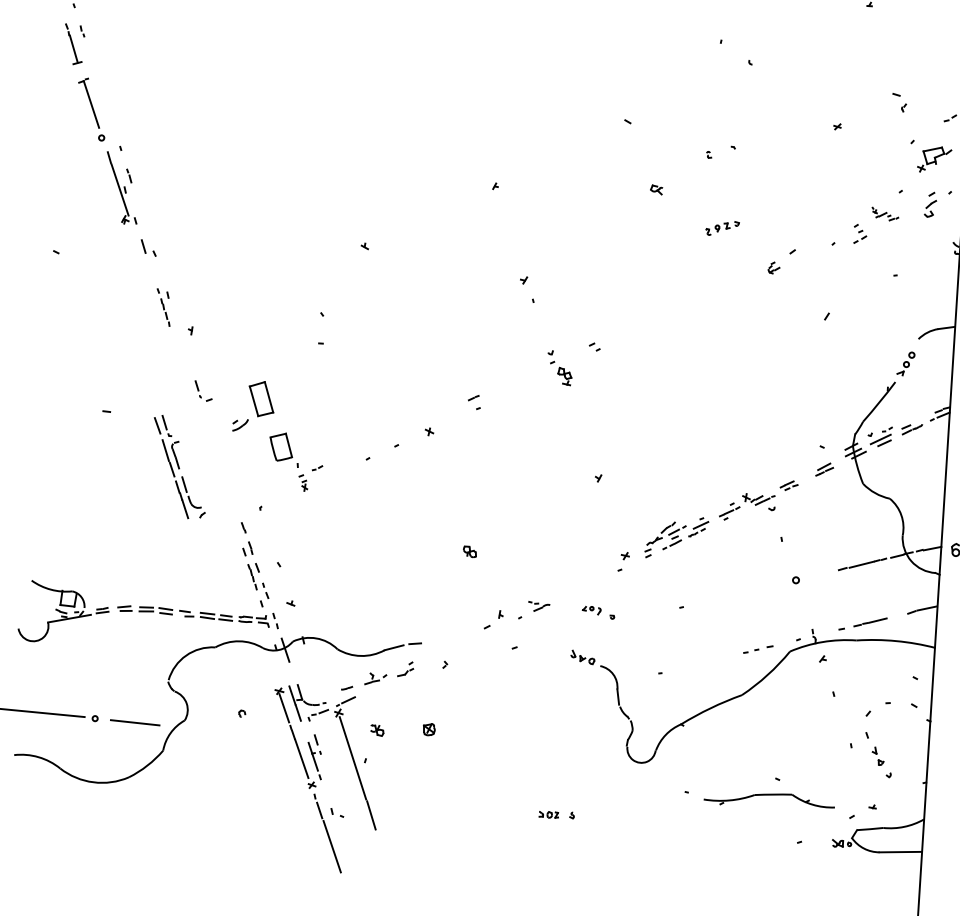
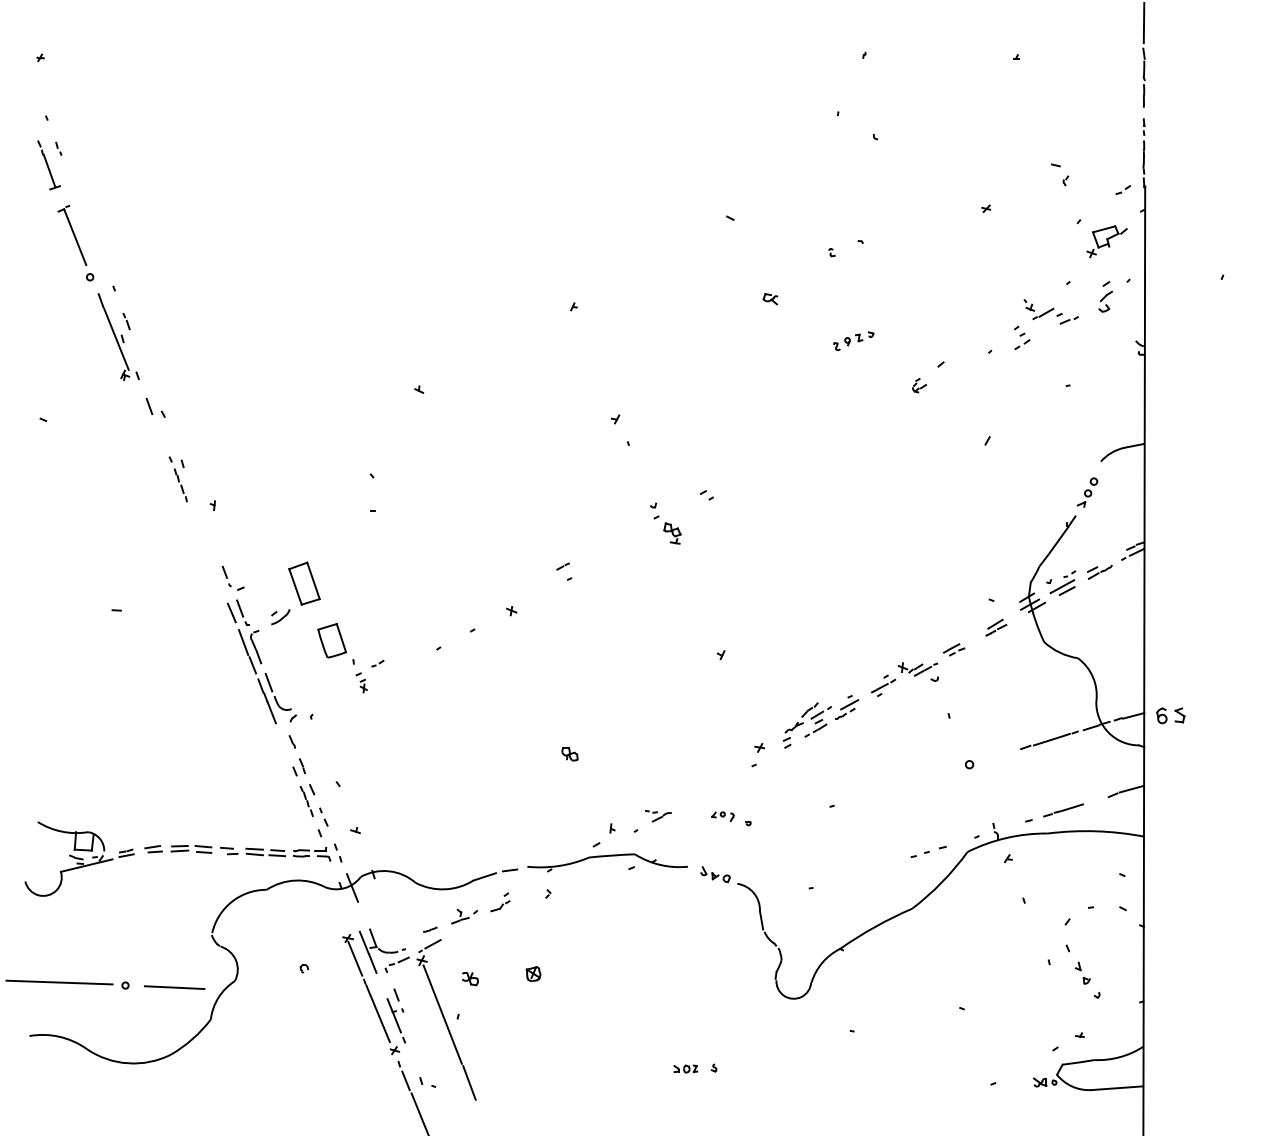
part: (884, 213) -> (1050, 311), size x1.67
part: (179, 466) -> (261, 661), moved
part: (769, 800) -> (607, 862), moved

